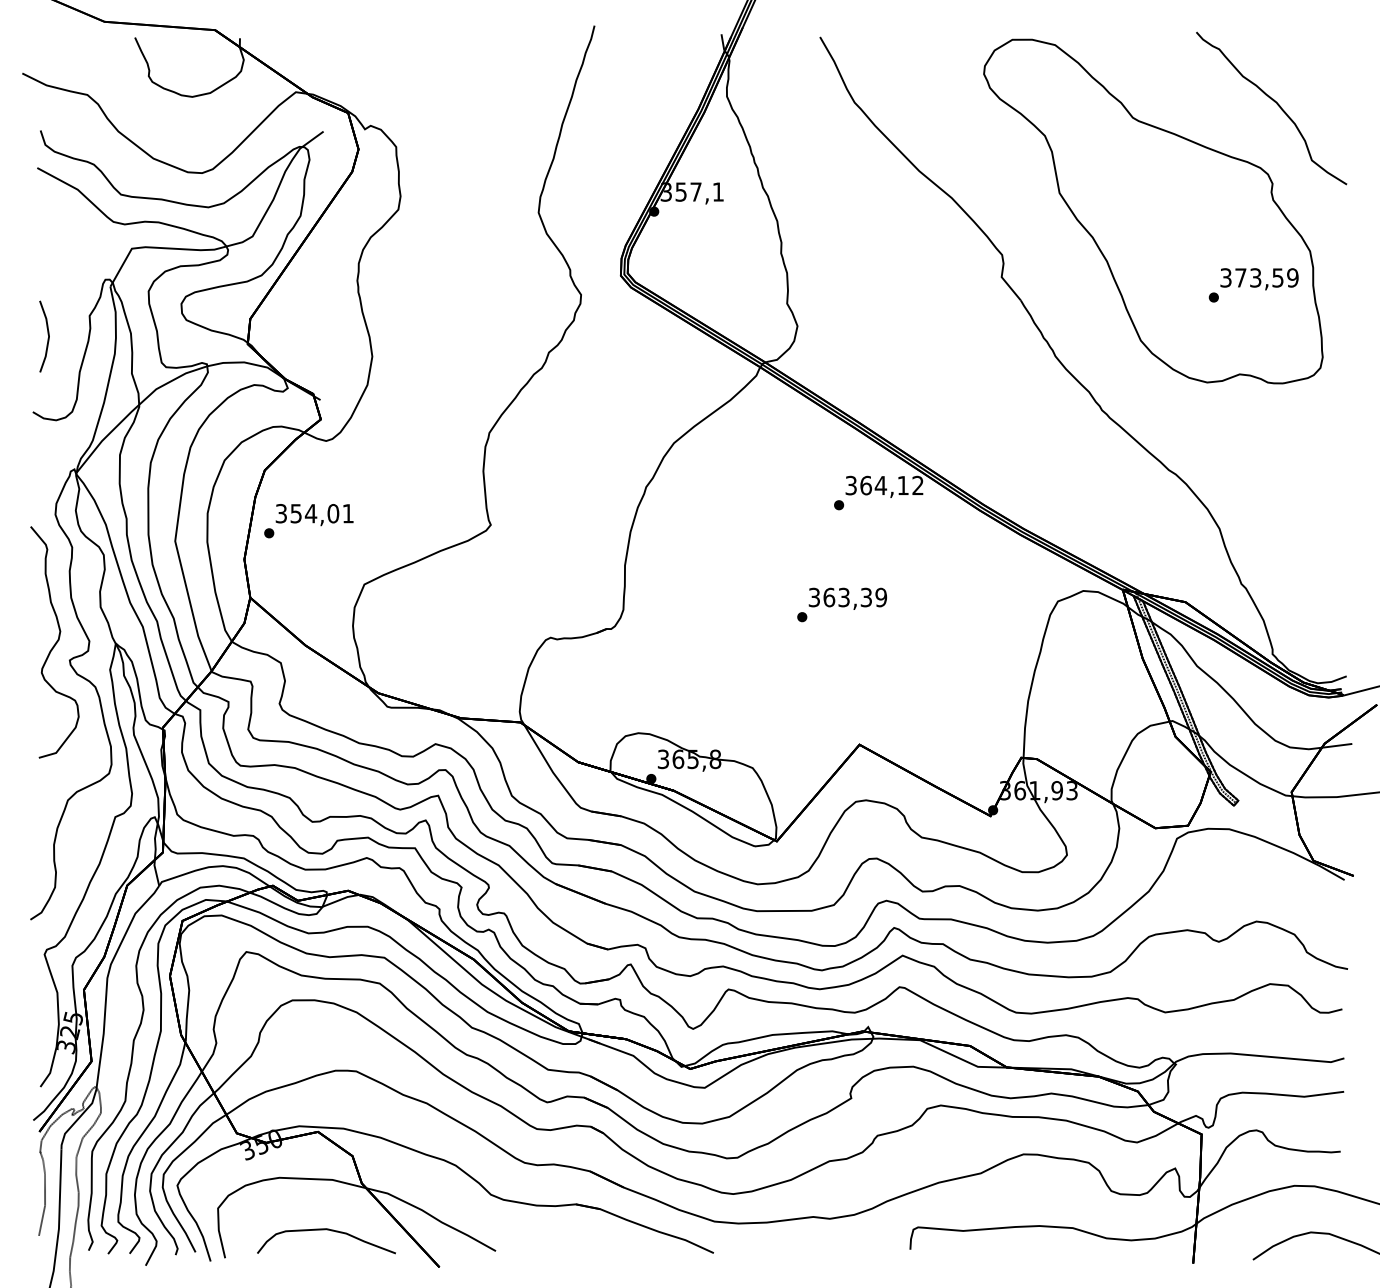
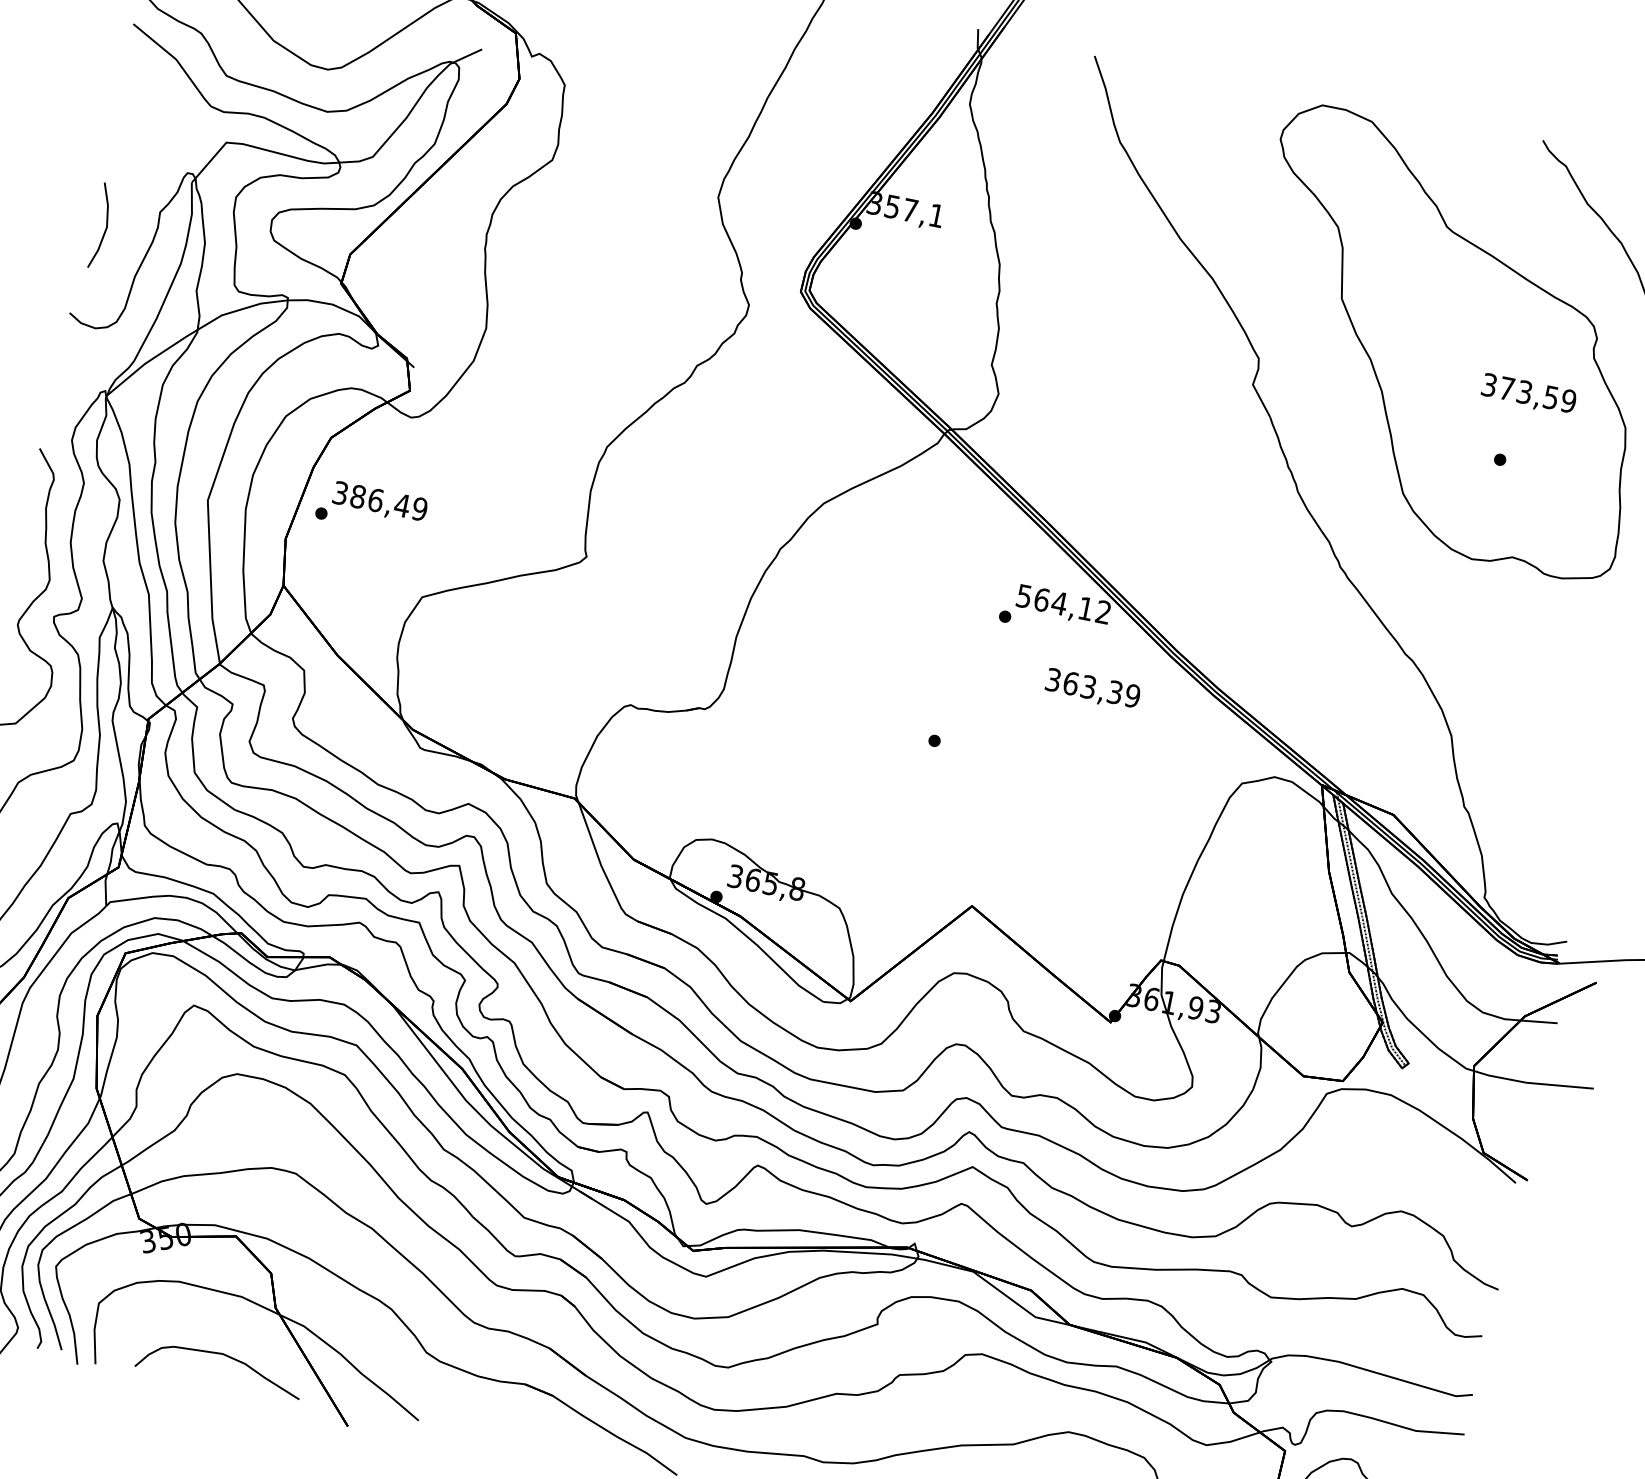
text: (1259, 279) -> (1528, 395), moved
text: (851, 484) -> (1024, 595), 364,12 -> 564,12
text: (321, 513) -> (388, 502), 354,01 -> 386,49
text: (847, 598) -> (1092, 689), moved

